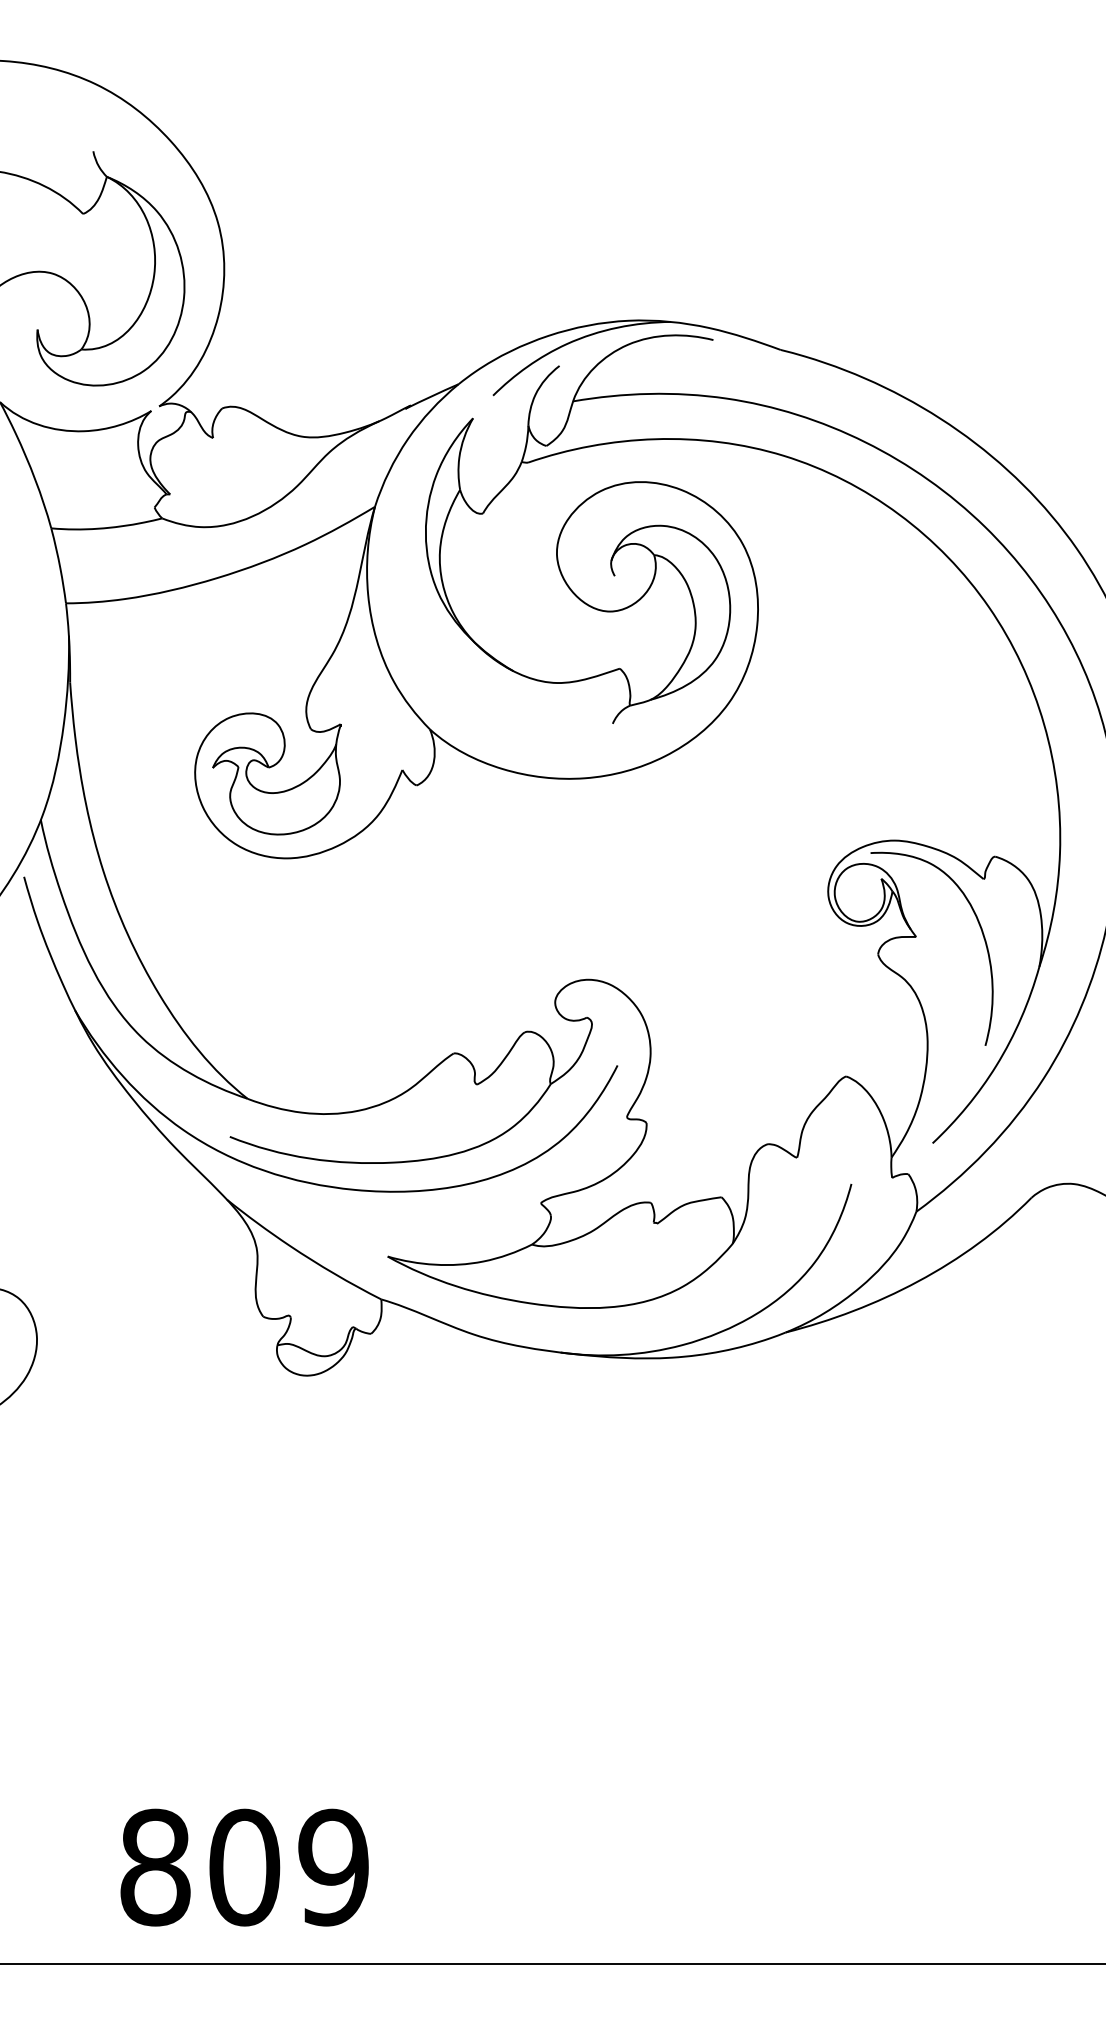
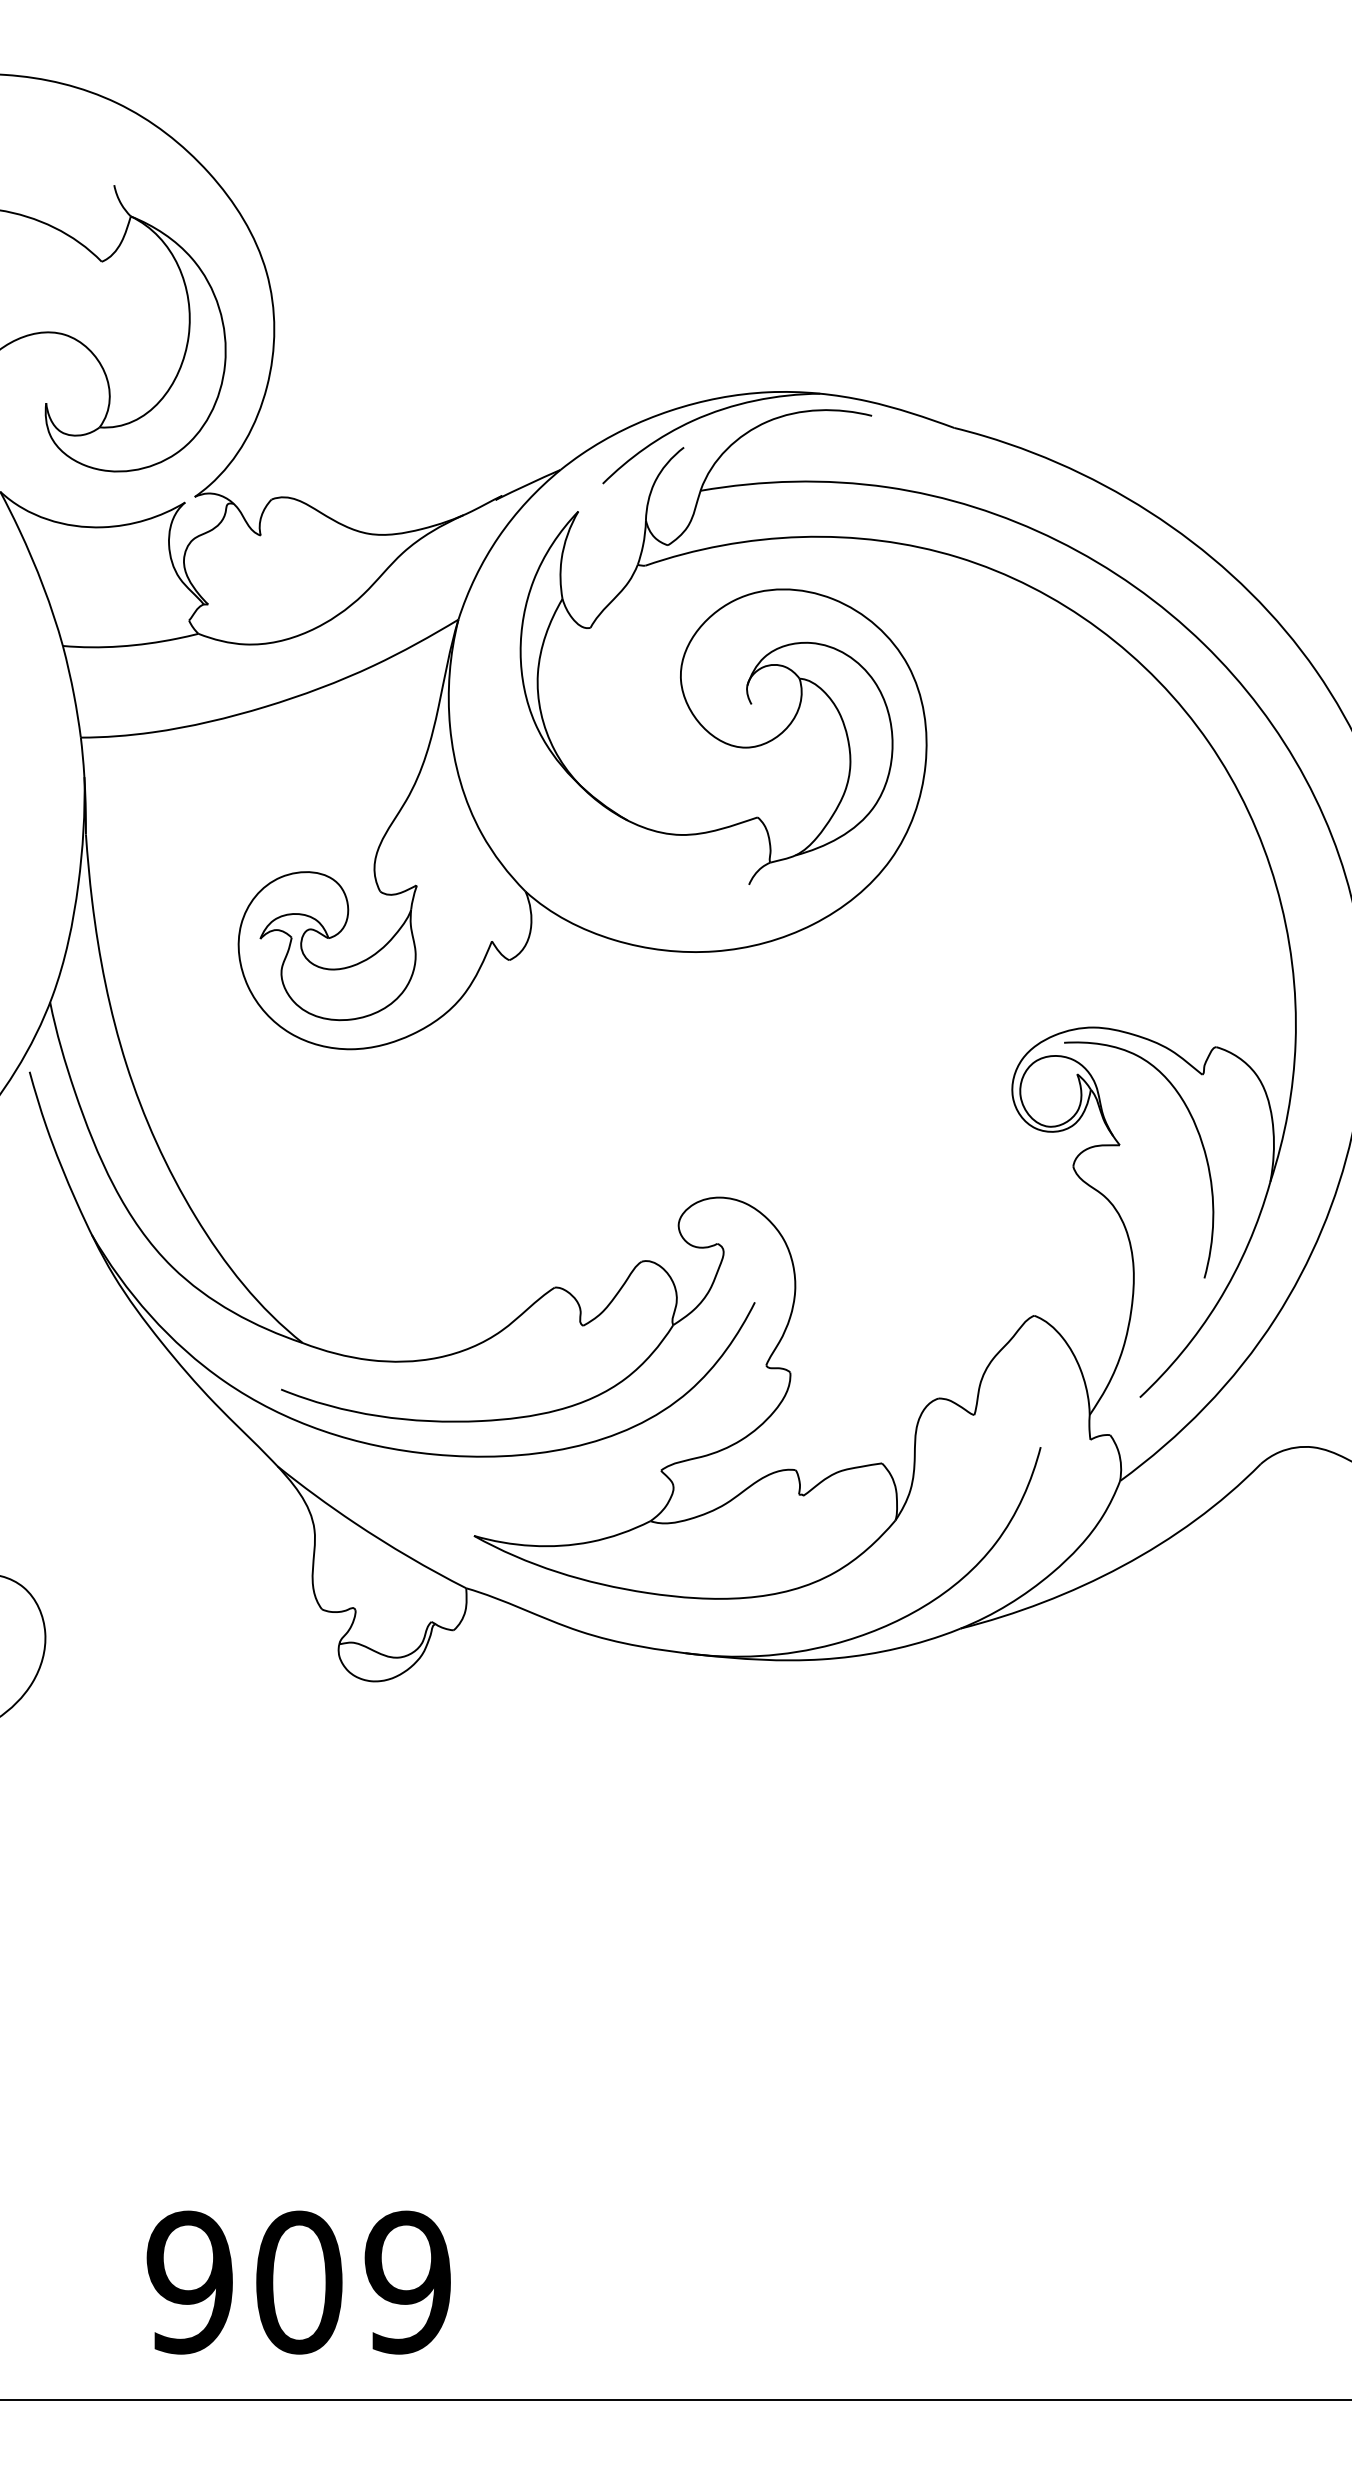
text: (154, 1867) -> (189, 2282), 809 -> 909

